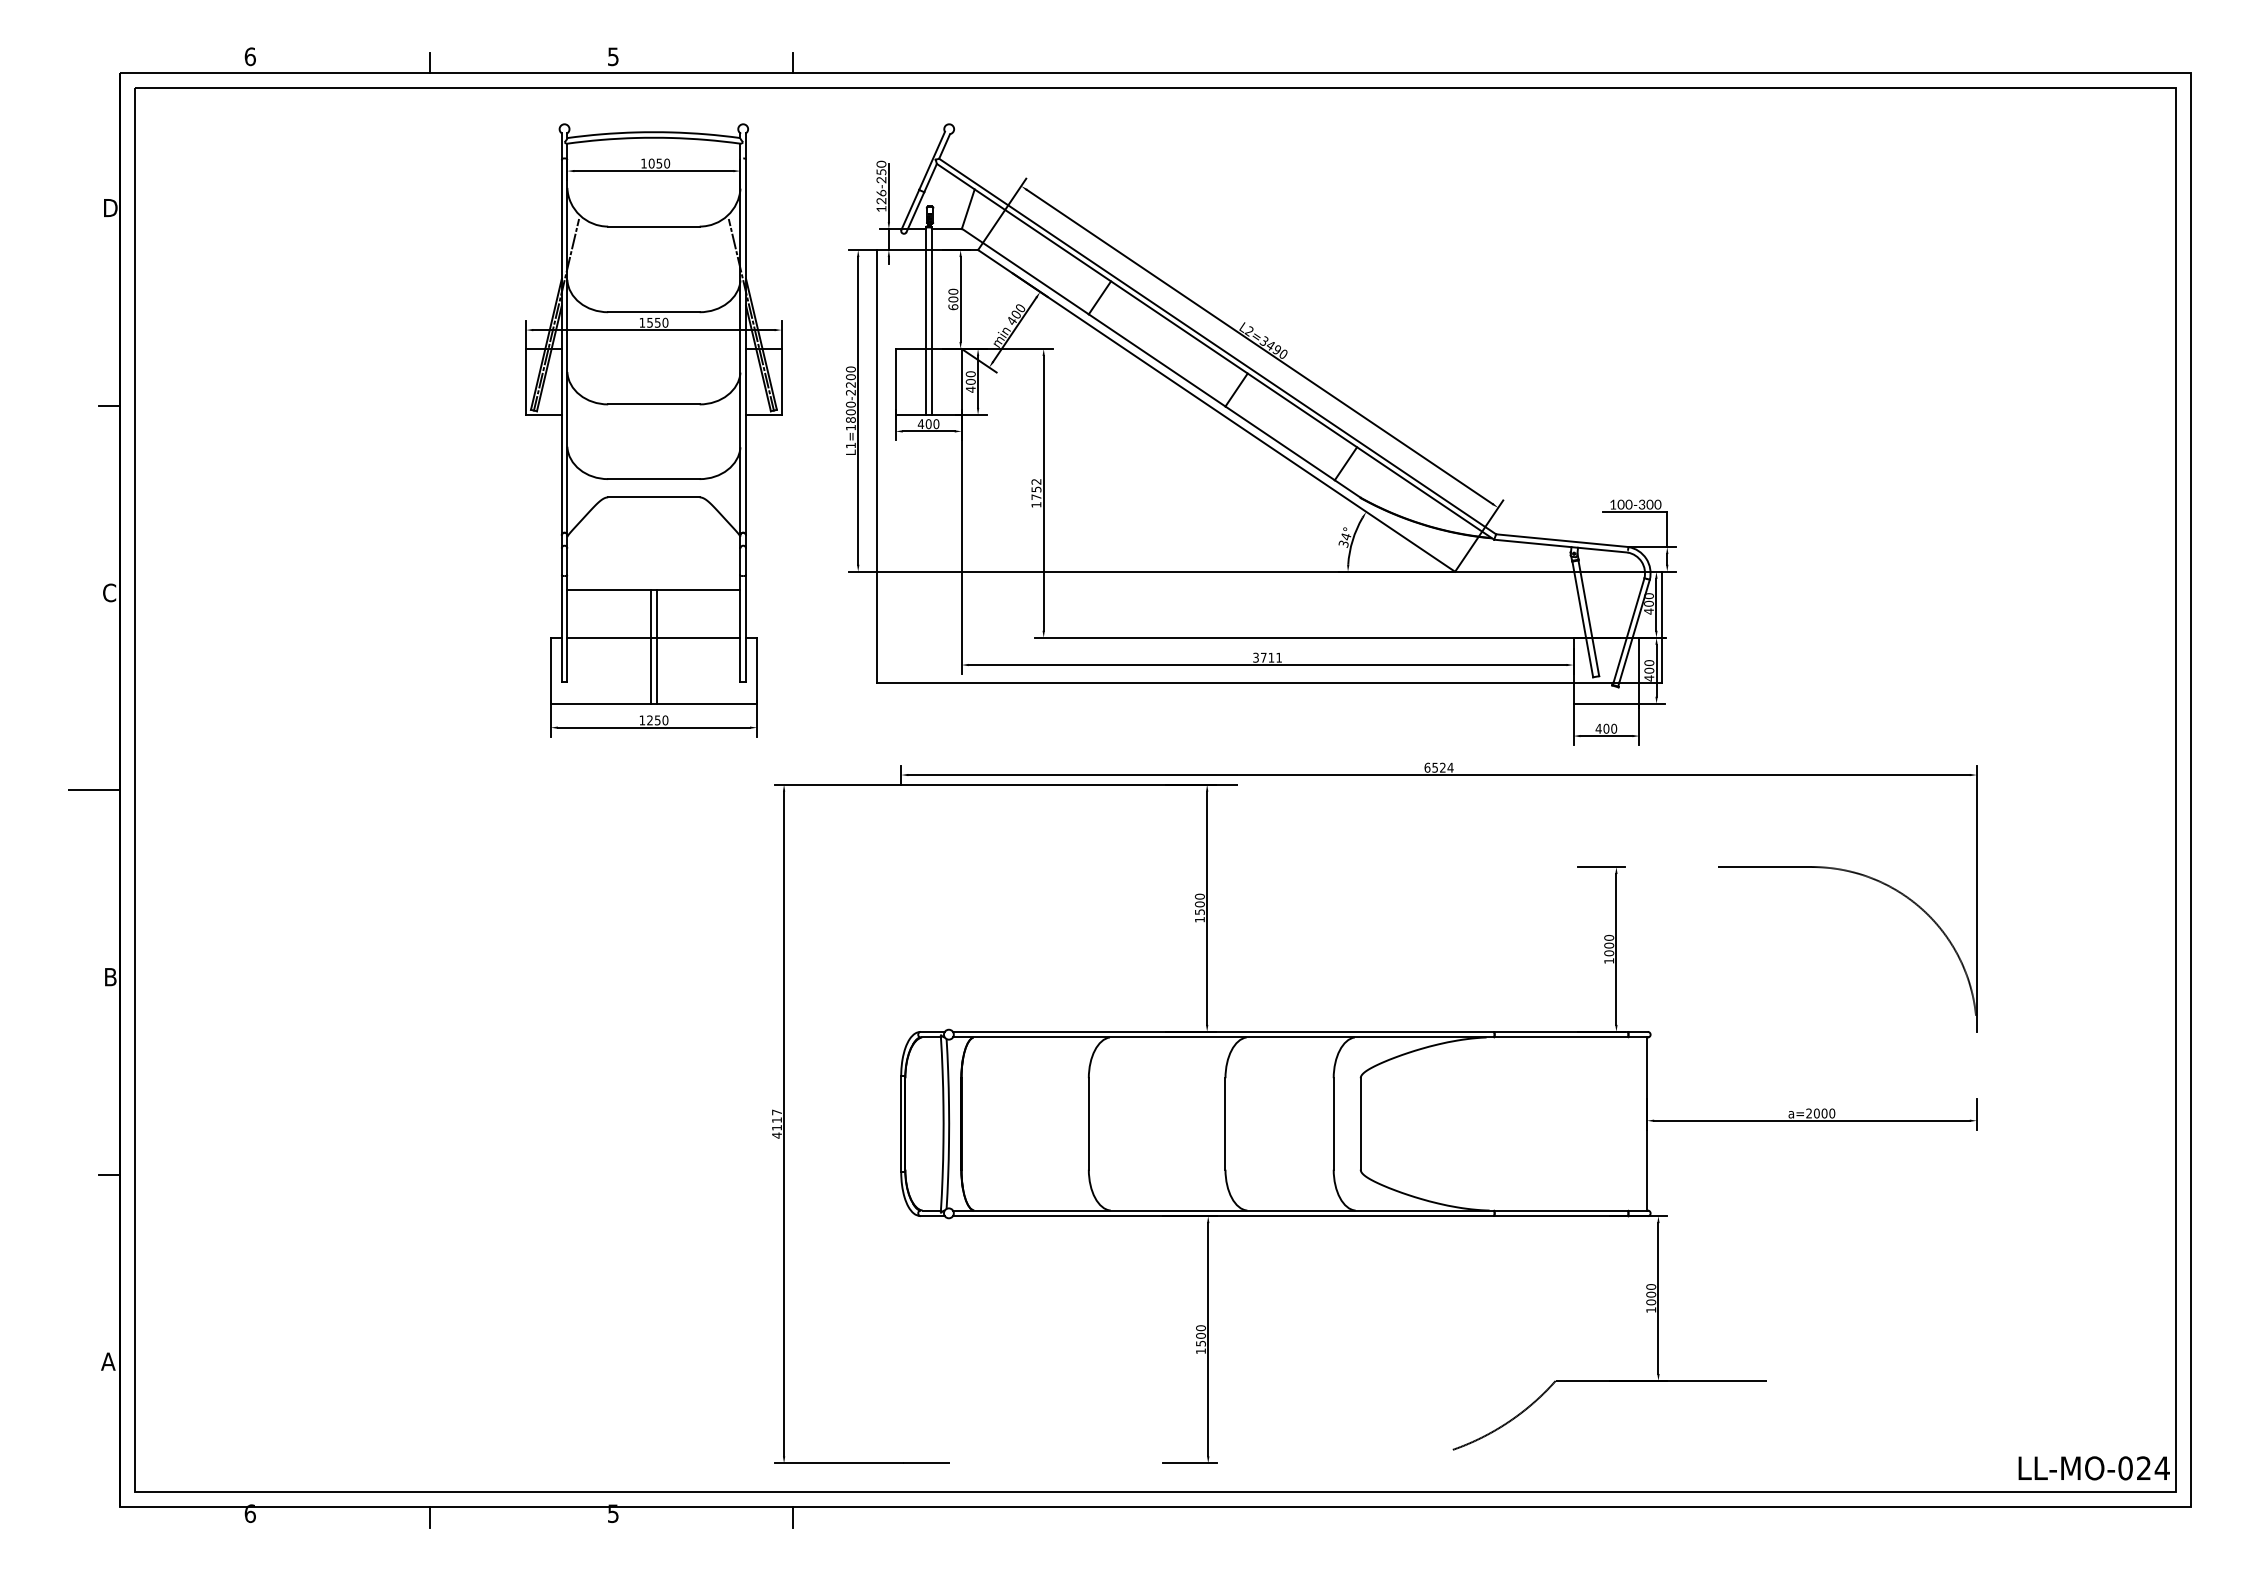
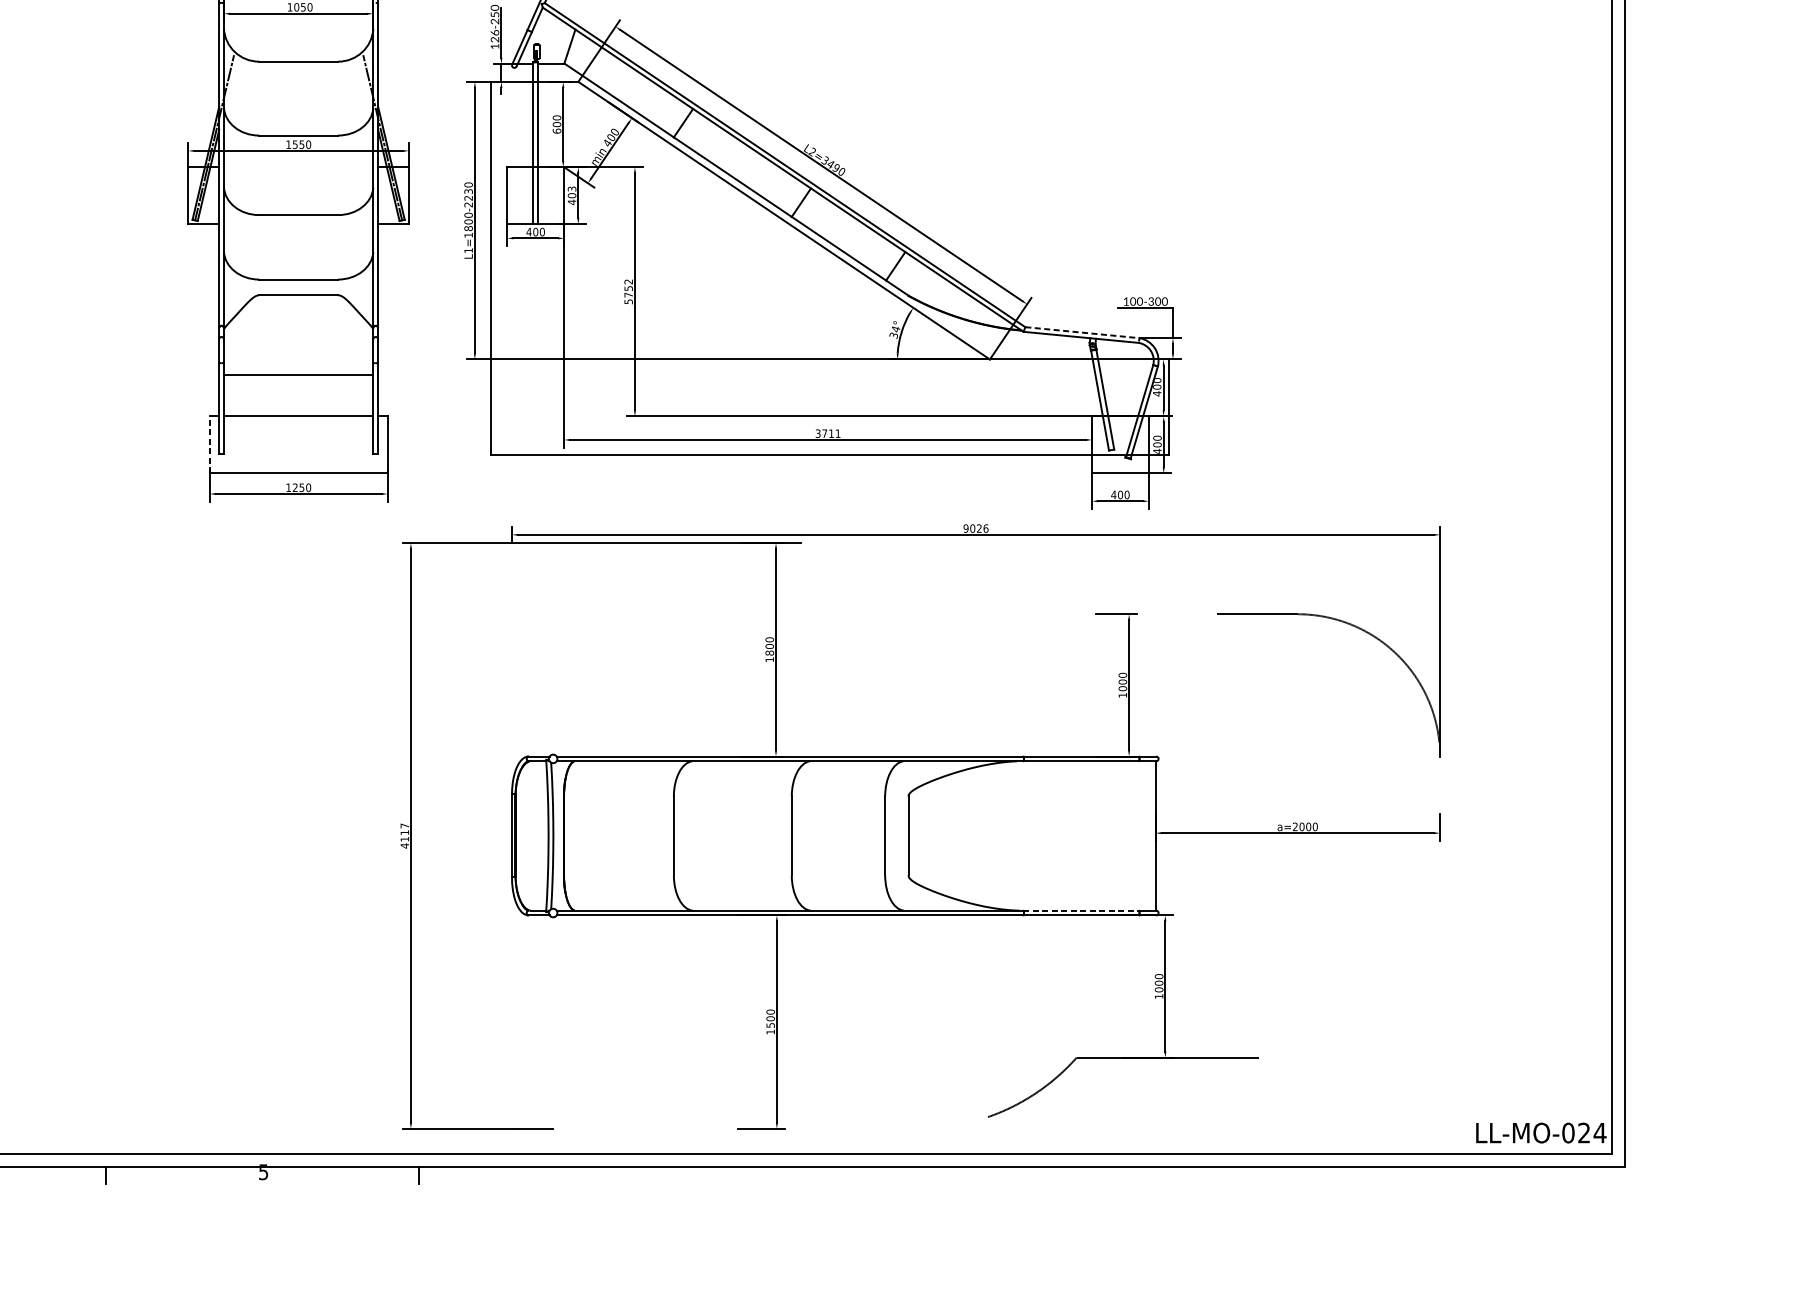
text: (970, 374) -> (571, 189), 400 -> 403
text: (850, 377) -> (468, 191), L1=1800-2200 -> L1=1800-2230
text: (1036, 504) -> (628, 301), 1752 -> 5752
line: (1562, 540) -> (1082, 332), solid -> dashed
line: (650, 646) -> (295, 423), removed
line: (656, 646) -> (300, 423), removed
line: (550, 670) -> (209, 444), solid -> dashed
text: (1438, 767) -> (975, 528), 6524 -> 9026
text: (1199, 911) -> (769, 652), 1500 -> 1800
line: (1561, 1210) -> (1081, 910), solid -> dashed

